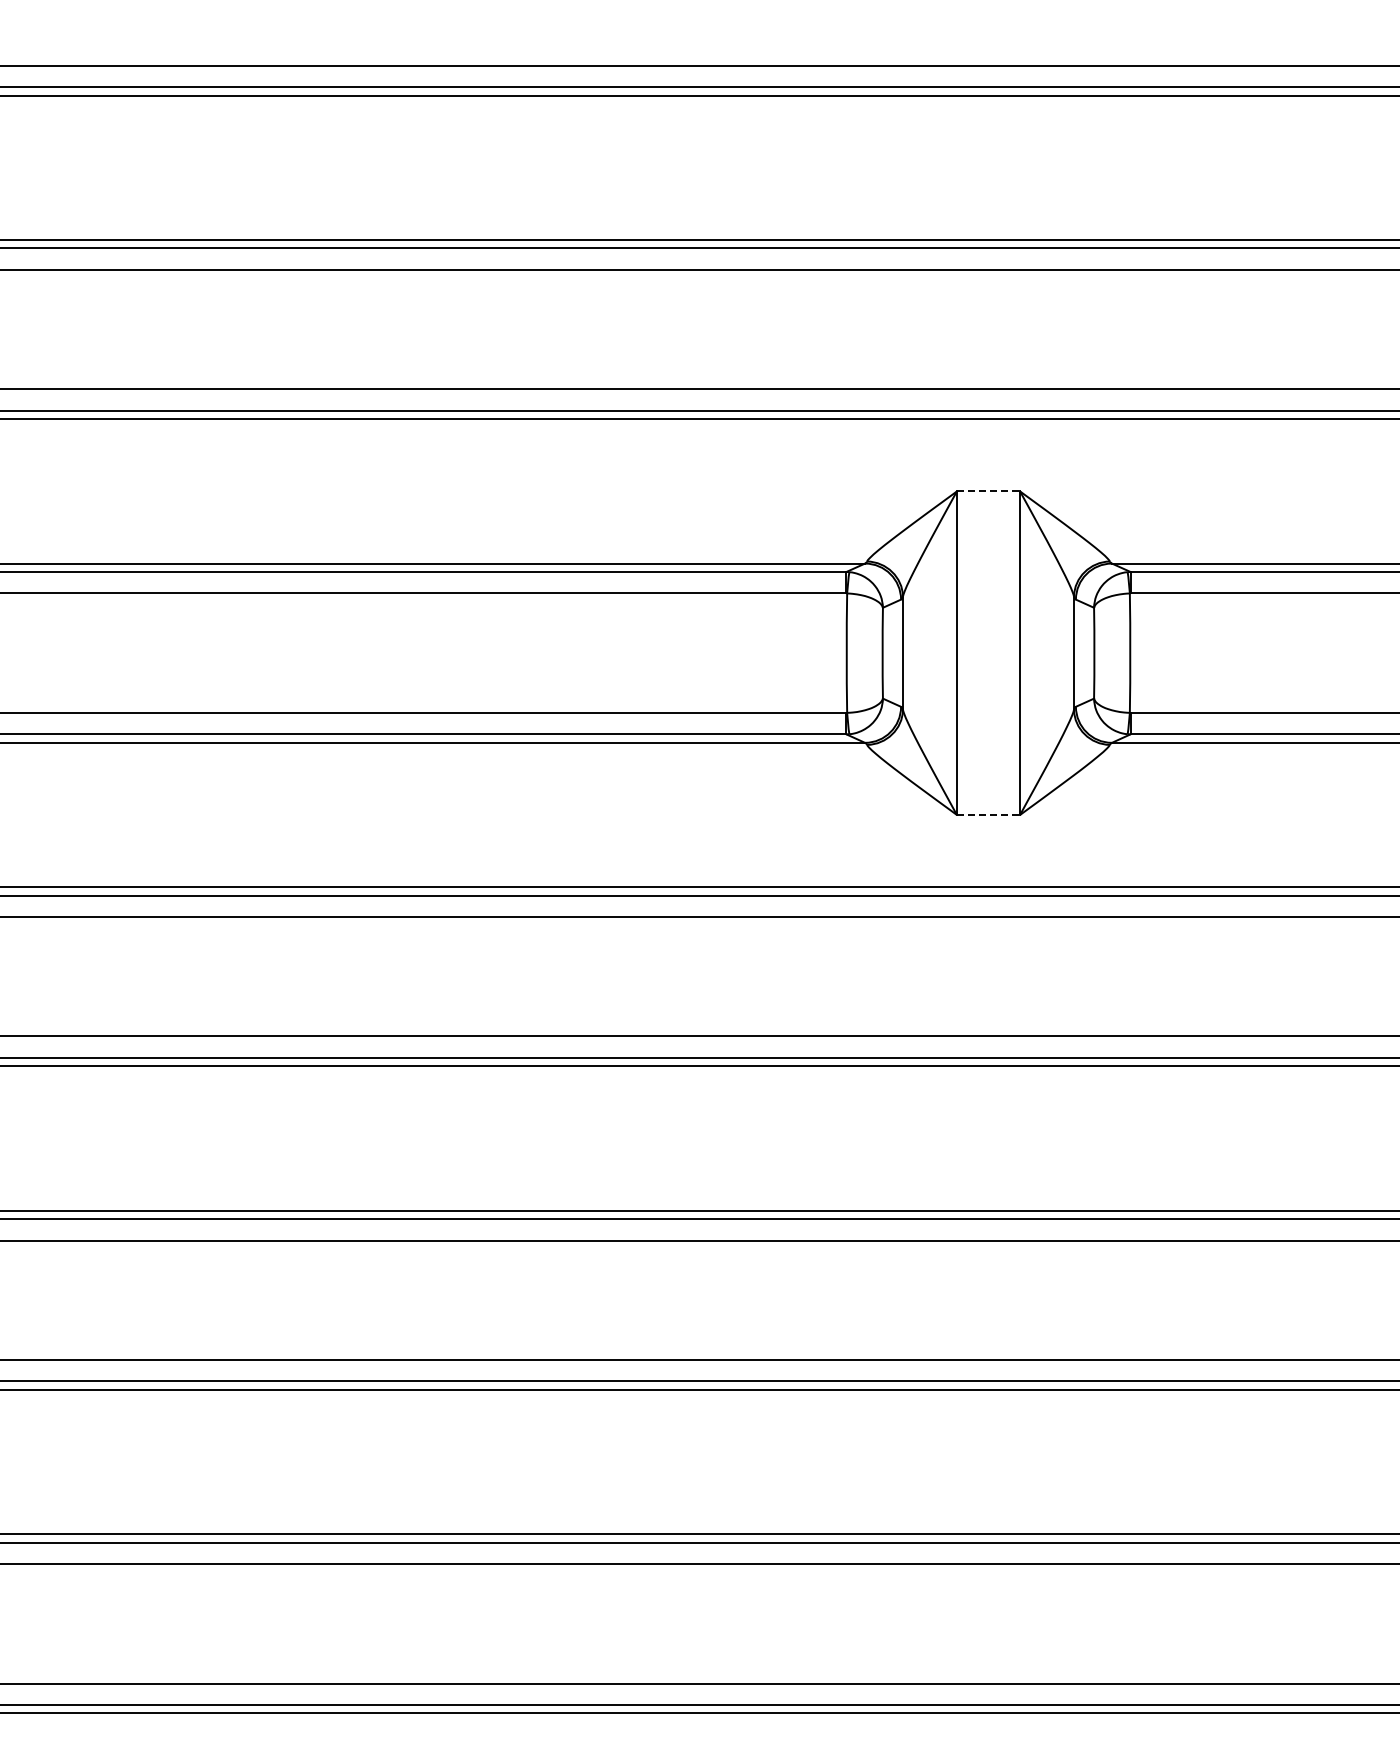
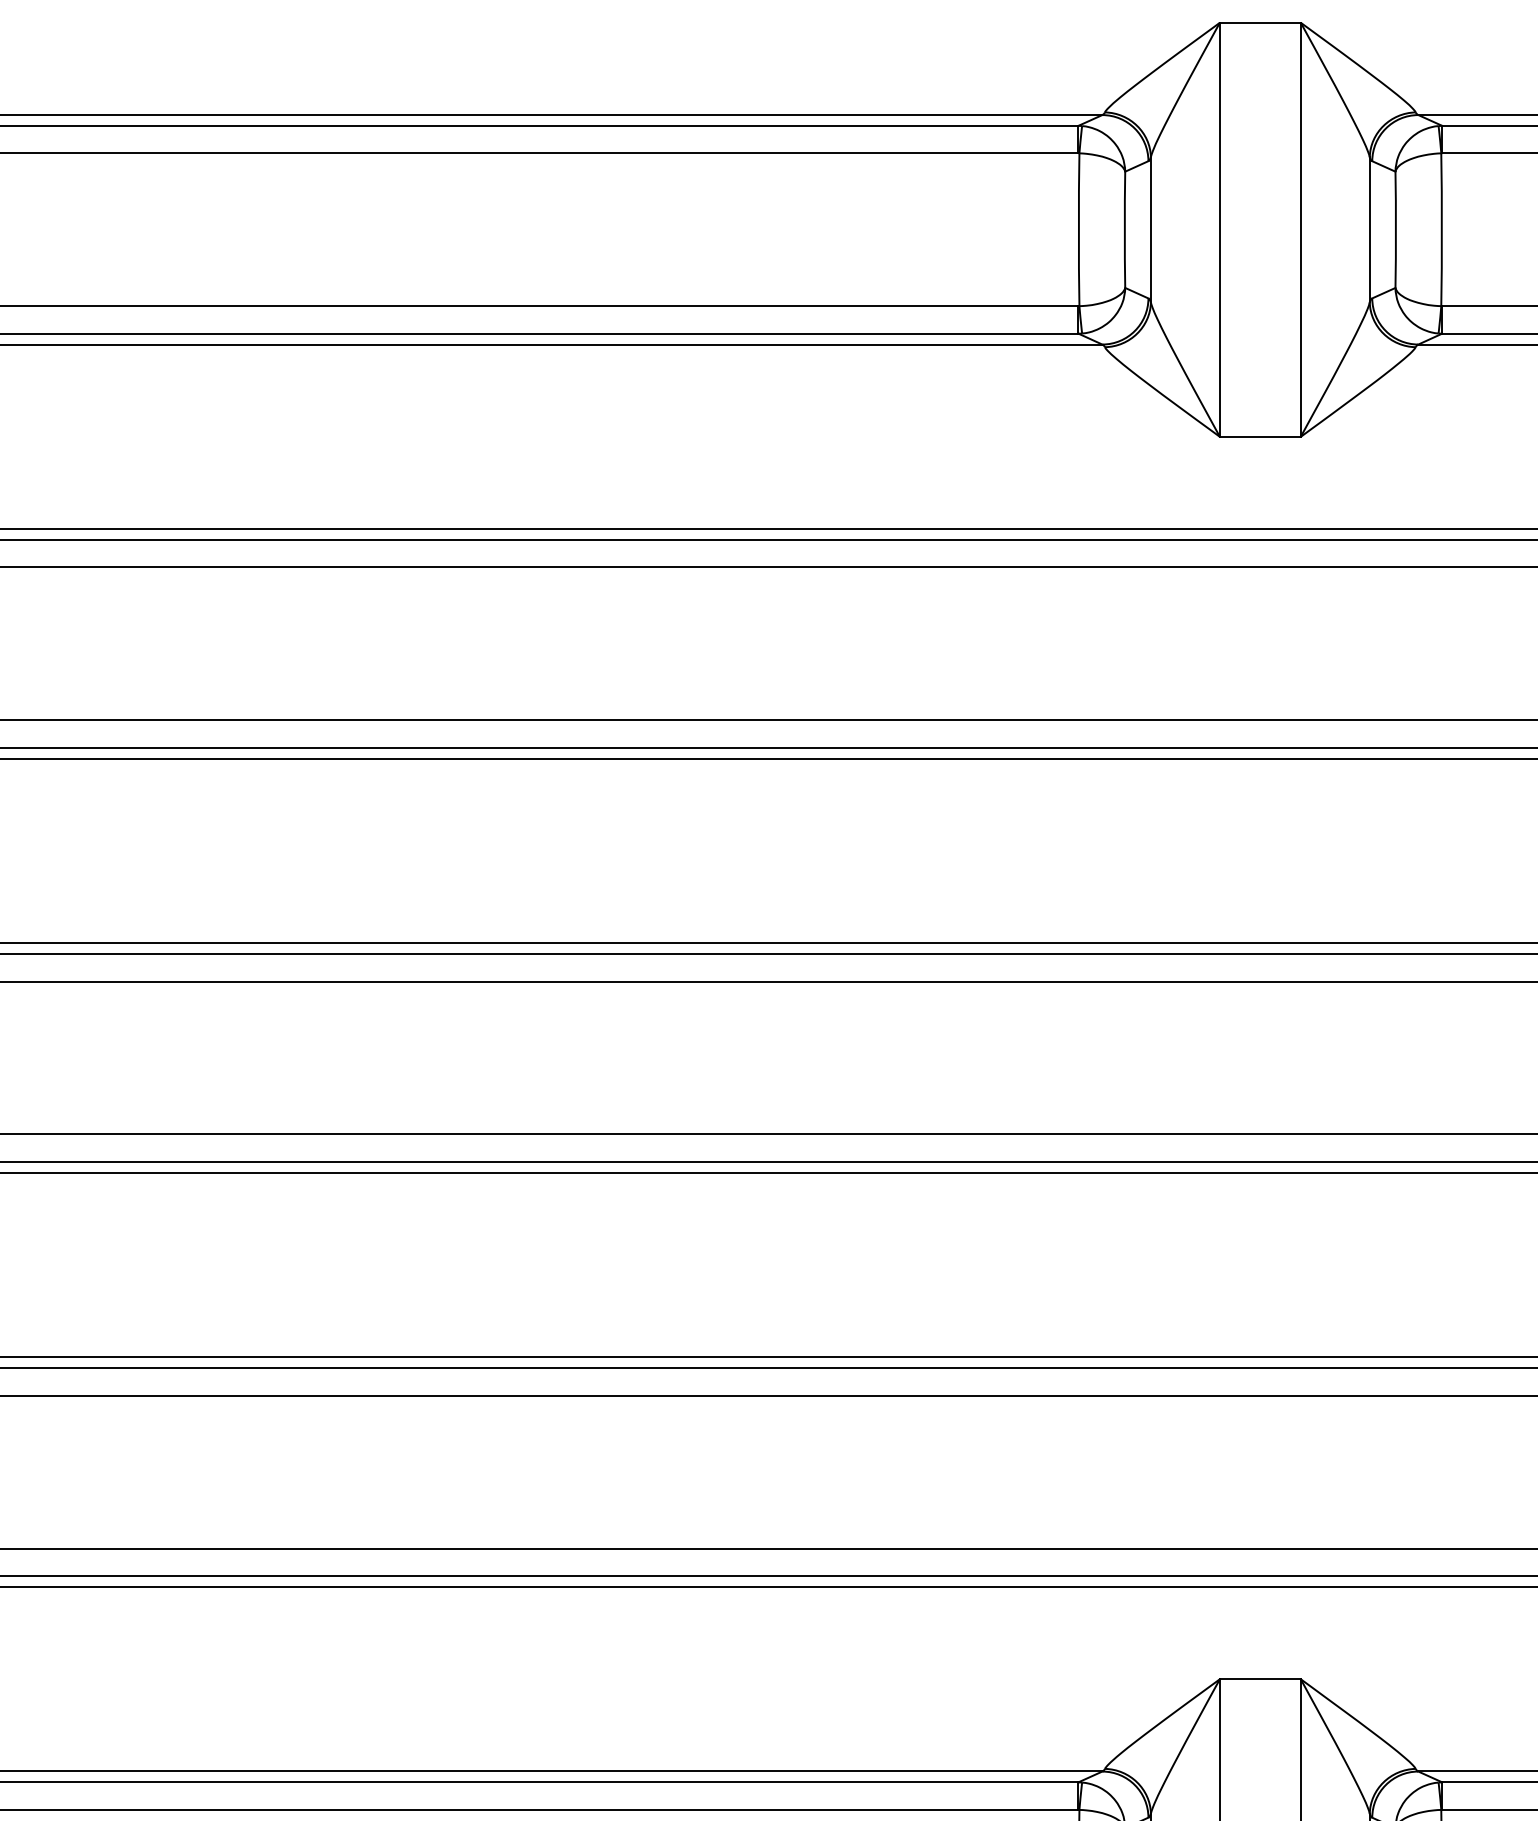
line: (988, 491) -> (1260, 22), dashed -> solid
line: (988, 814) -> (1260, 436), dashed -> solid

